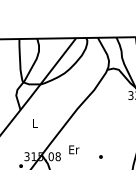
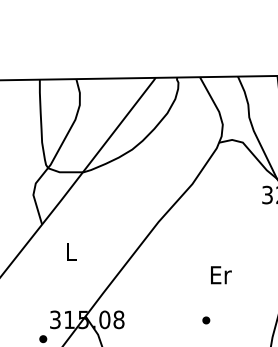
text: (74, 149) -> (221, 274), moved

